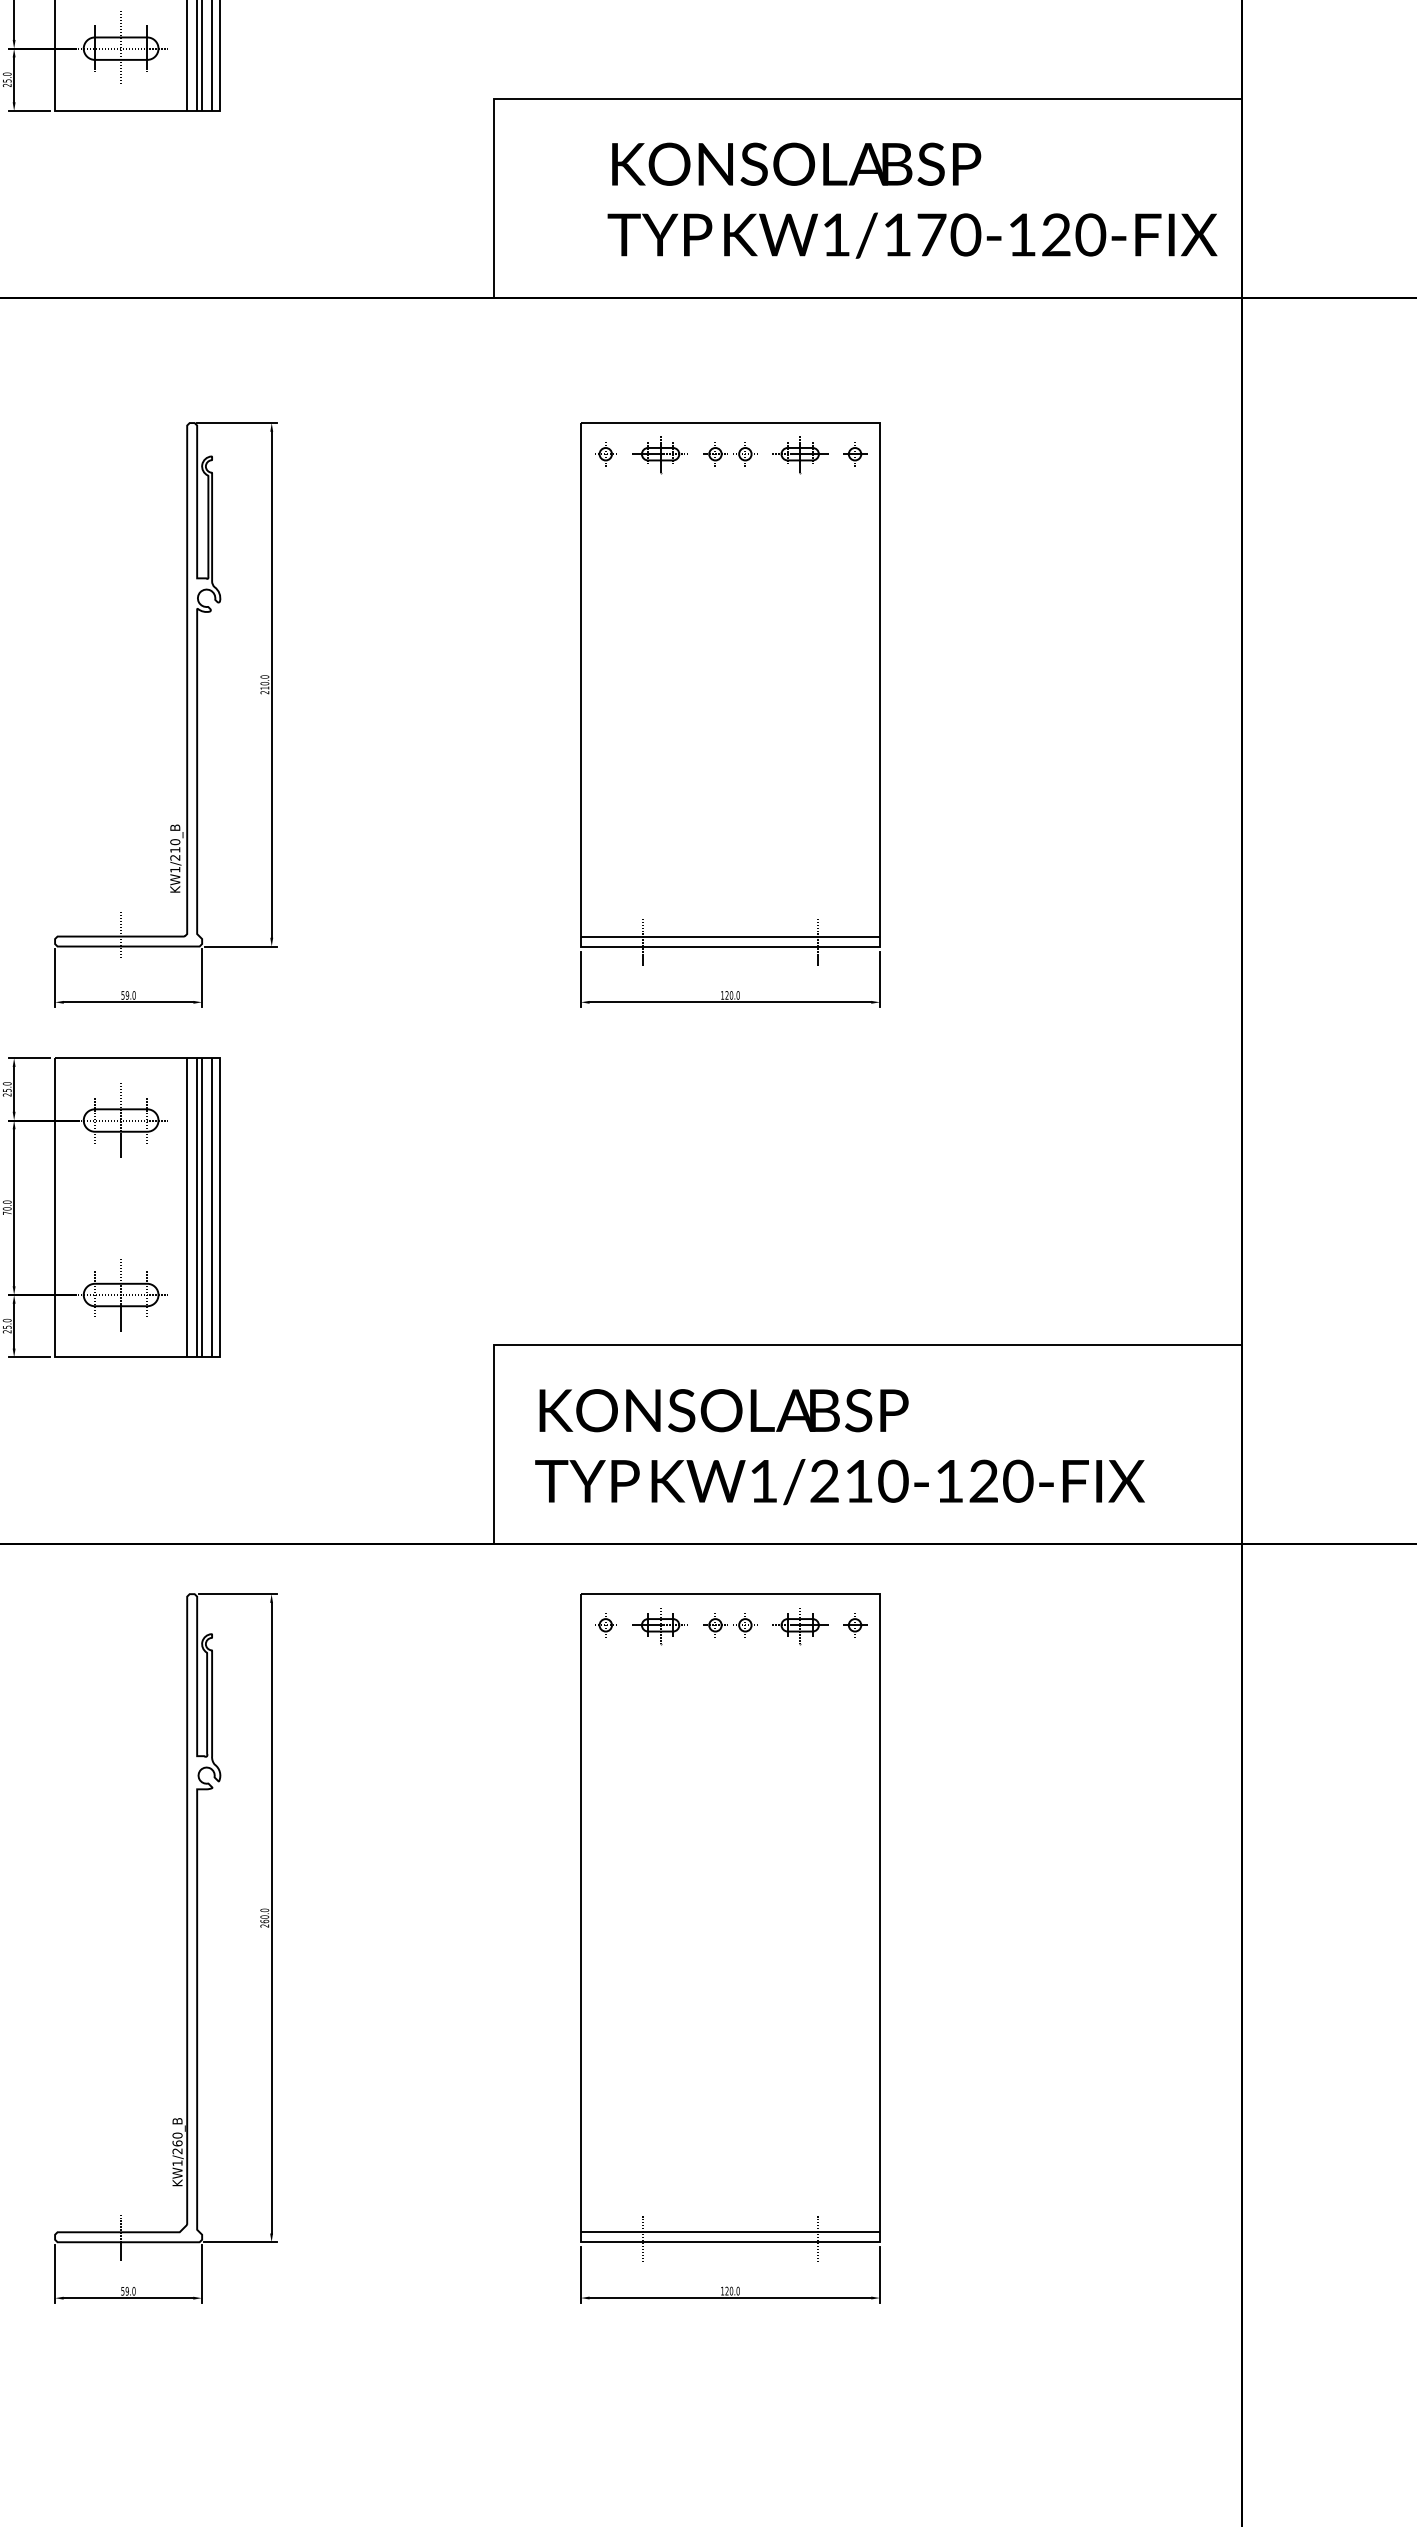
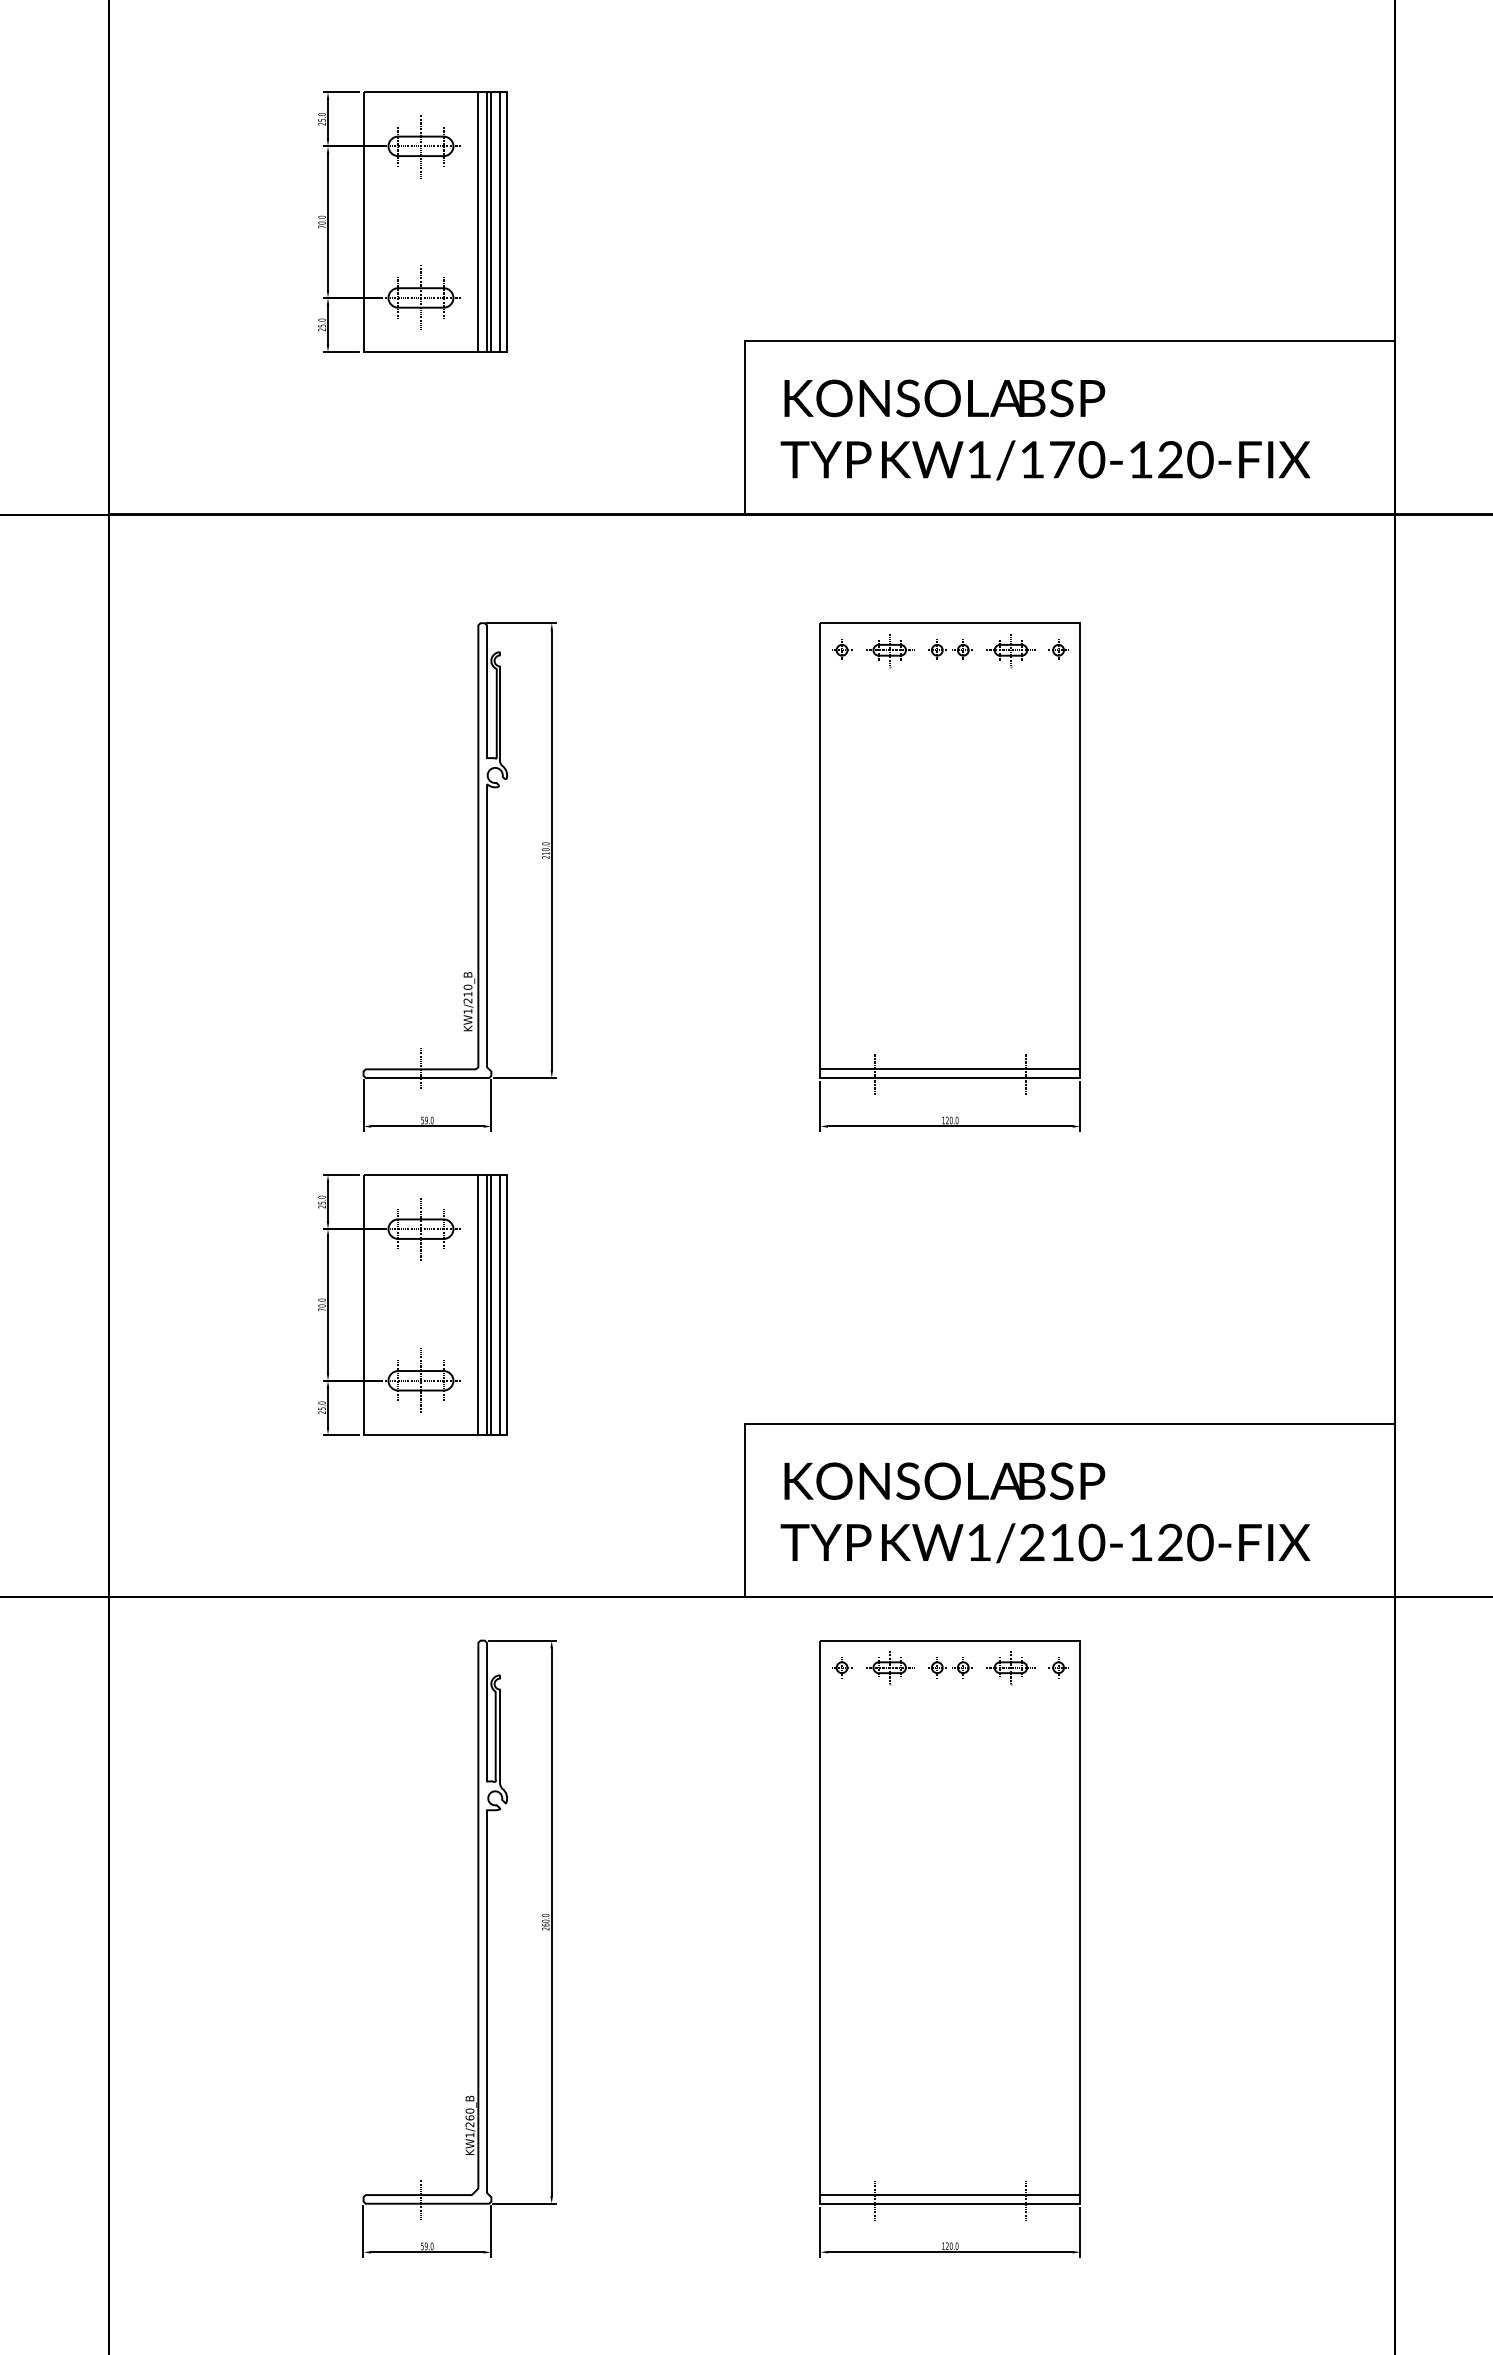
text: (912, 200) -> (1045, 429), moved

